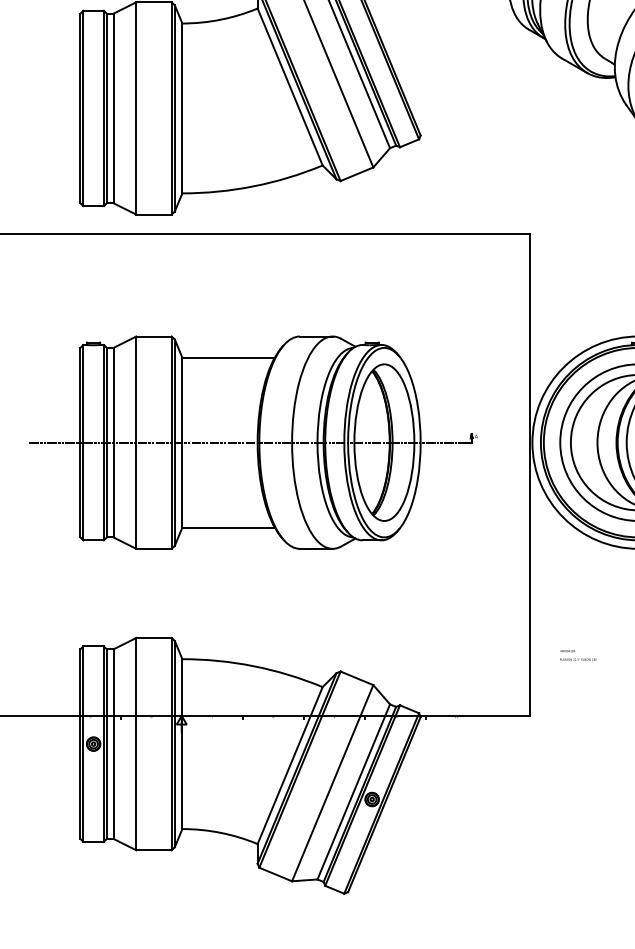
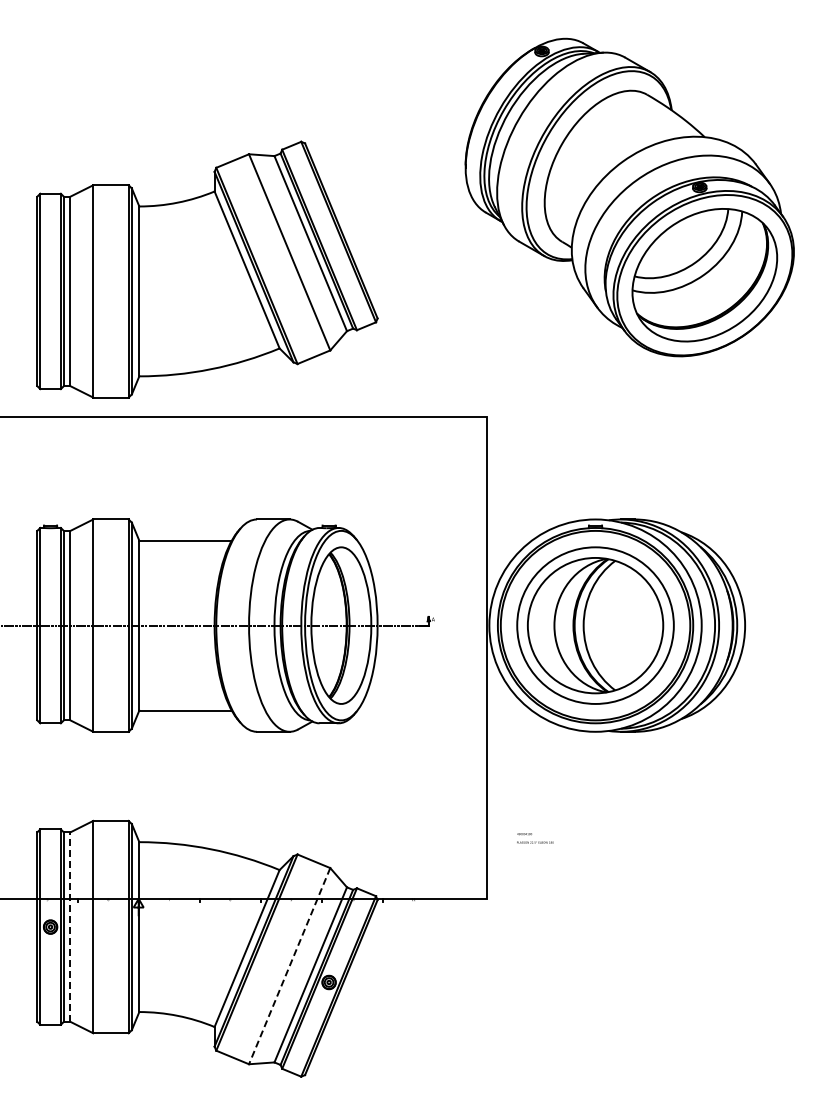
line: (113, 744) -> (70, 927), solid -> dashed
line: (332, 783) -> (289, 966), solid -> dashed

